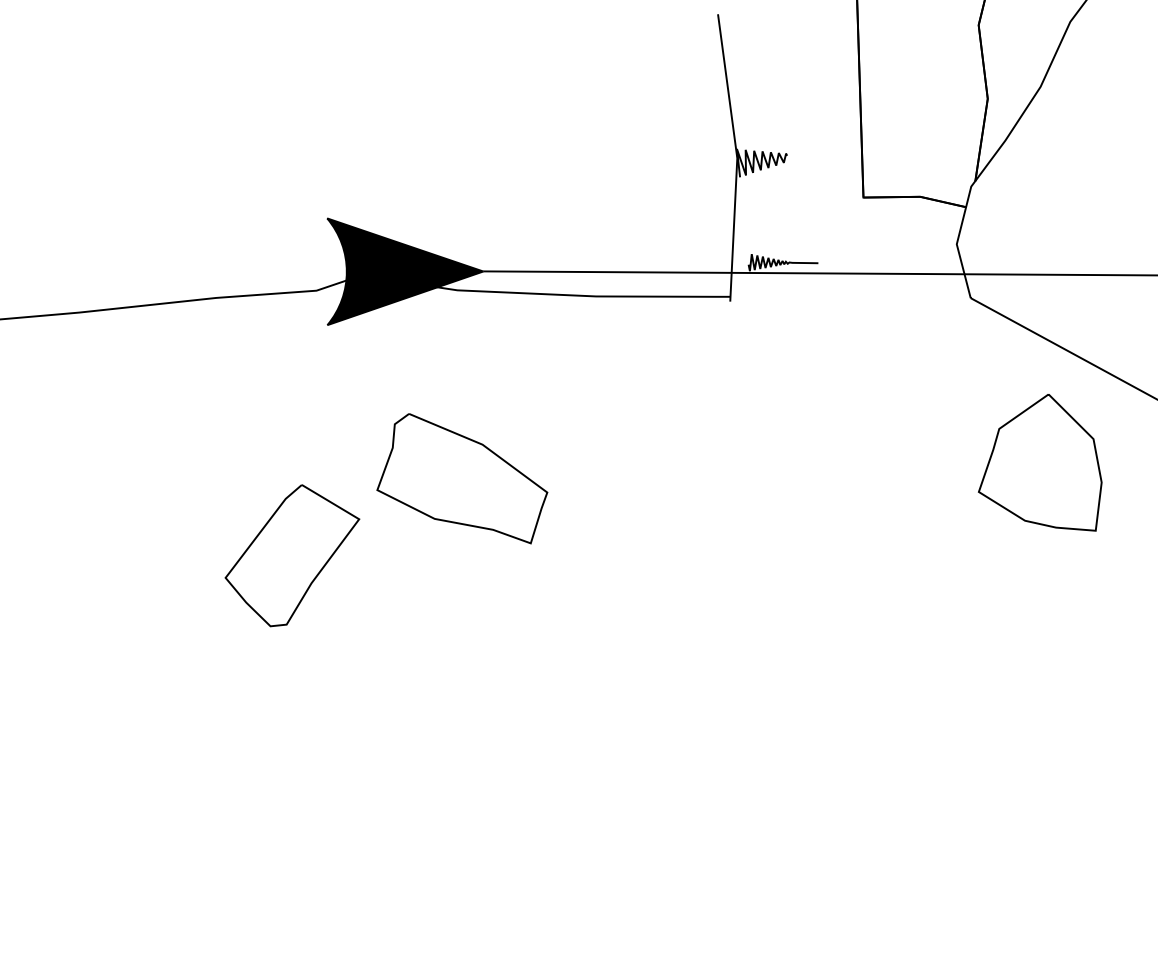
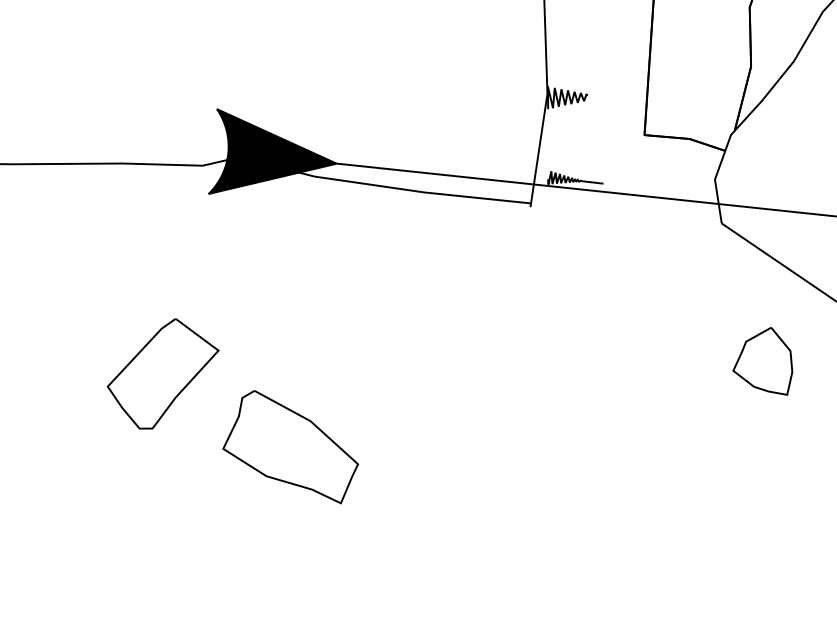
part: (1040, 462) -> (764, 359), size x0.6
part: (462, 478) -> (291, 446), moved

